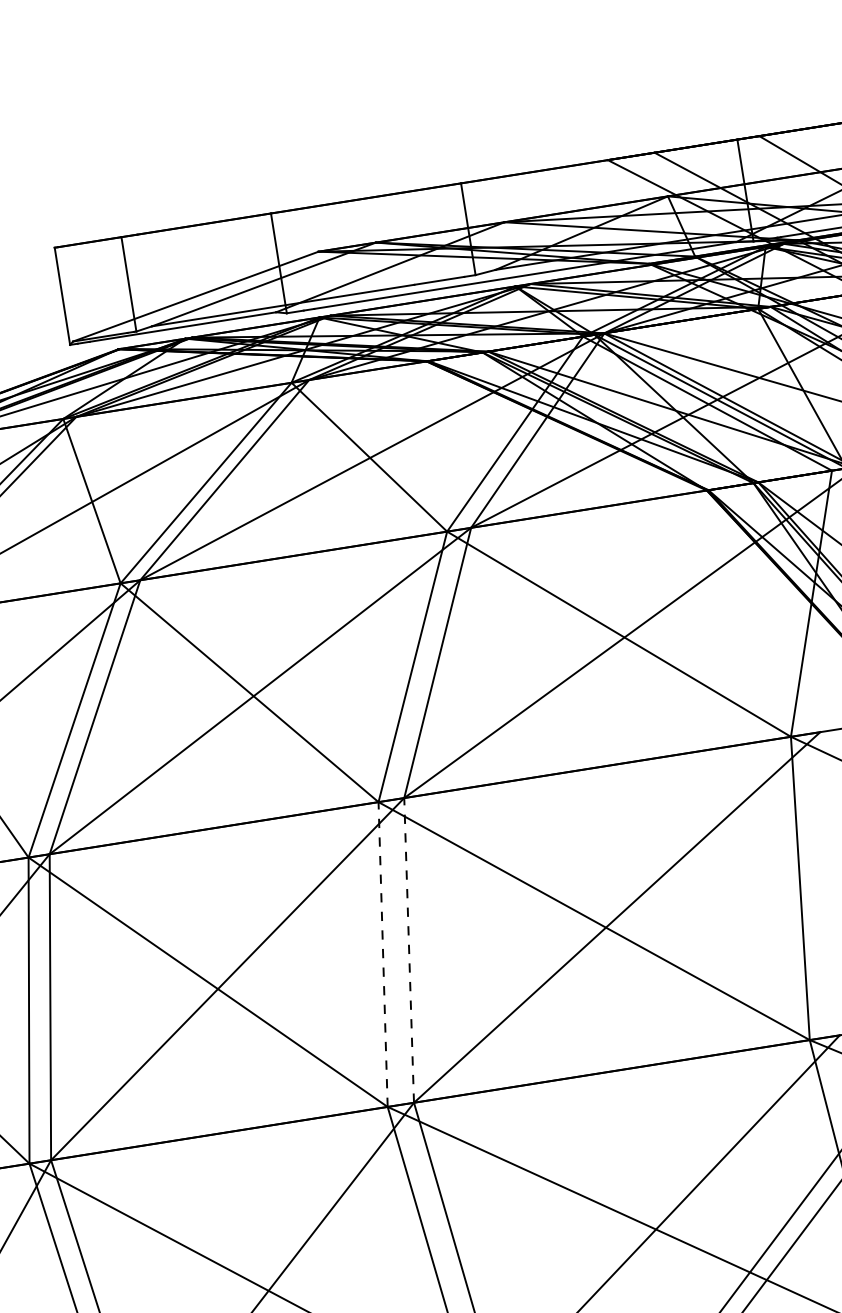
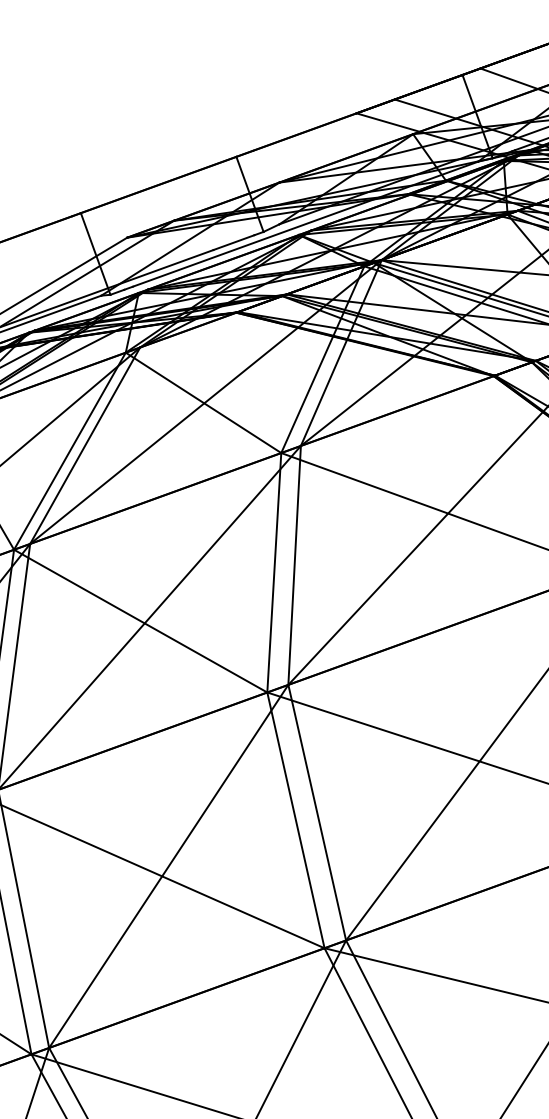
line: (409, 949) -> (317, 811), dashed -> solid
line: (383, 954) -> (296, 820), dashed -> solid

